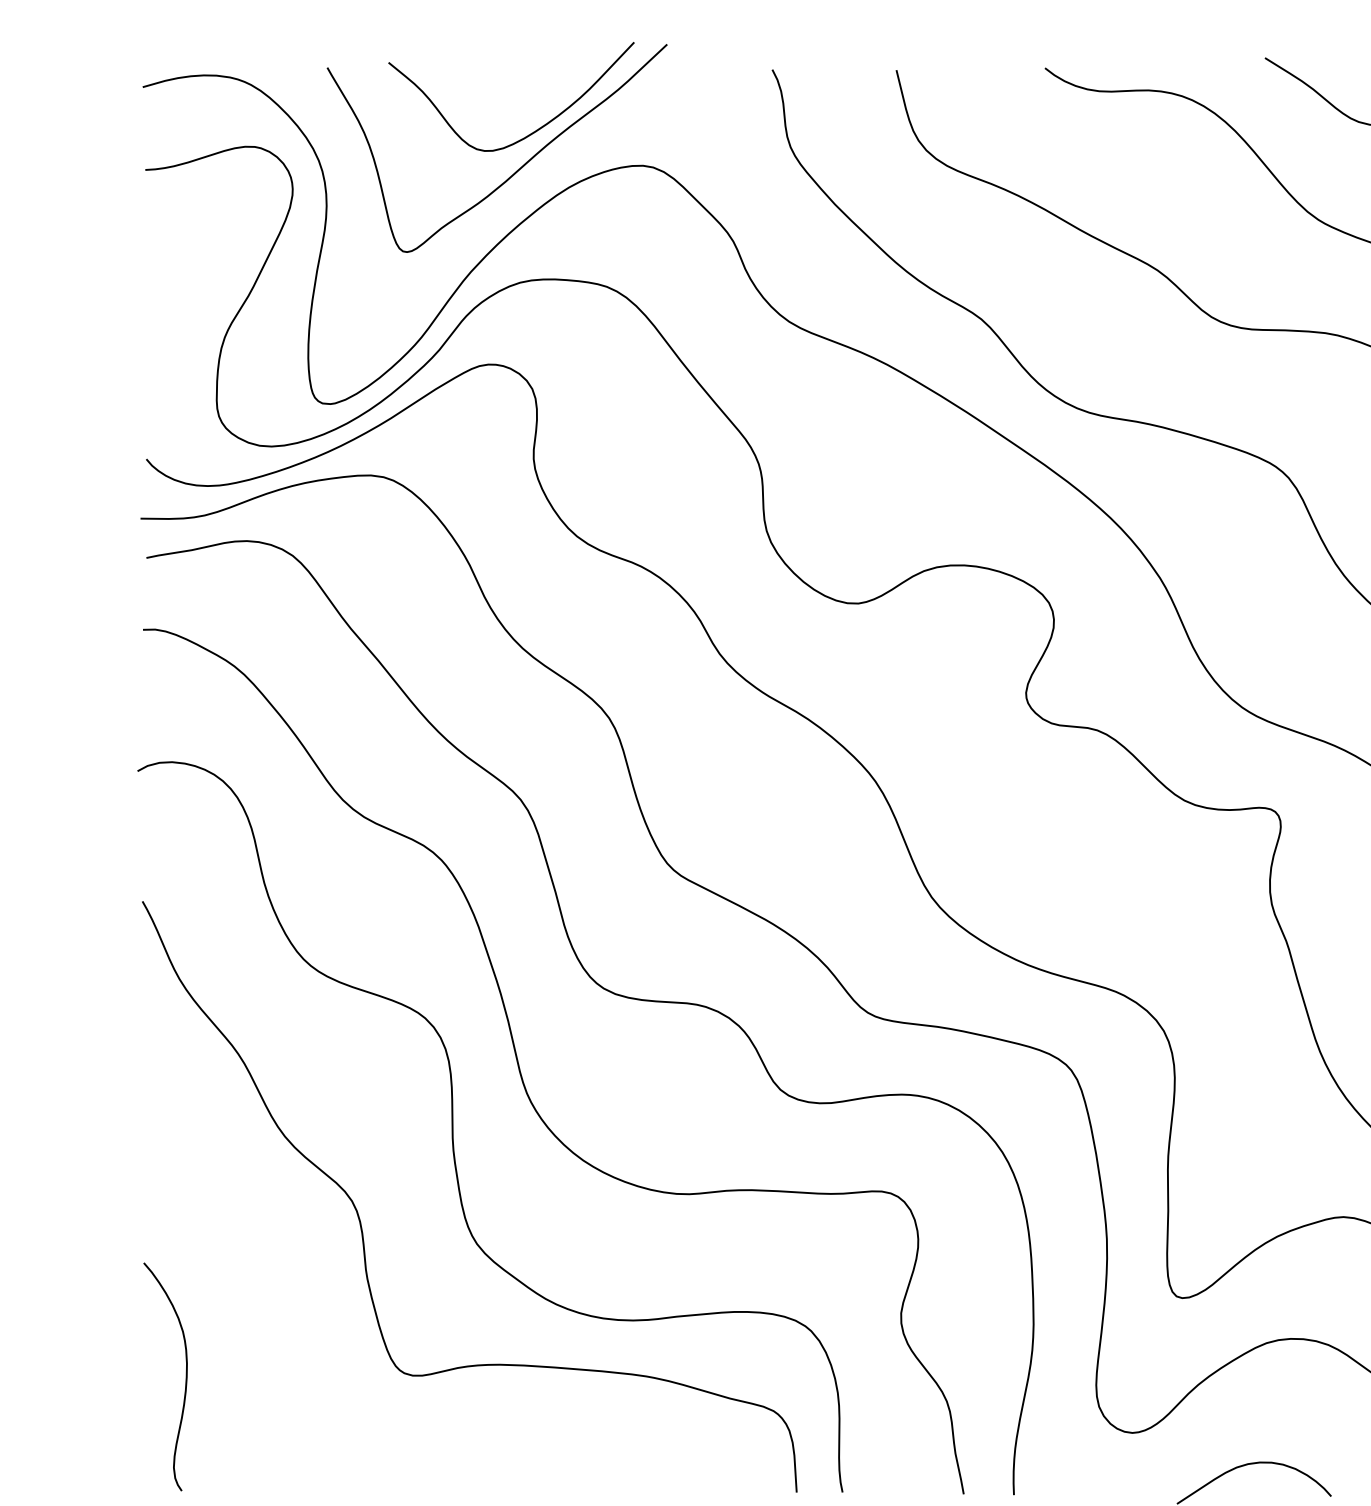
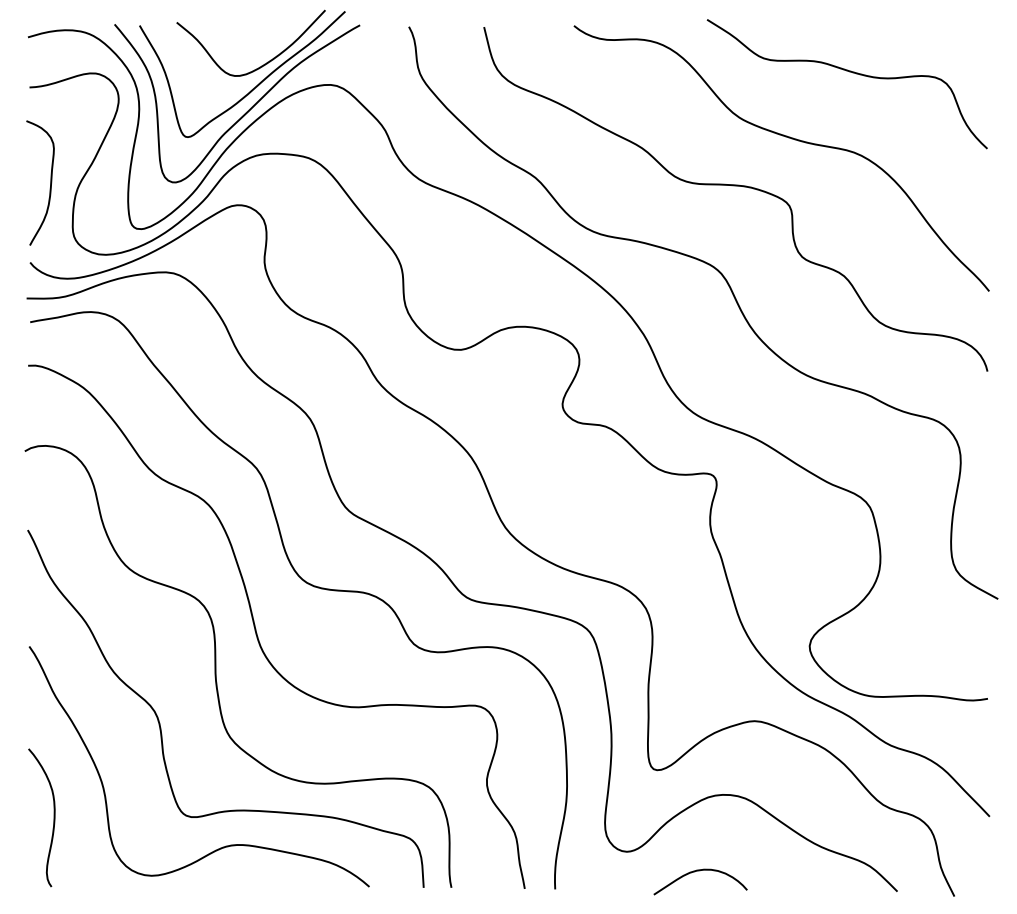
curve: (503, 209) -> (246, 111), added
curve: (179, 326) -> (50, 182), added
curve: (464, 1424) -> (222, 846), added

